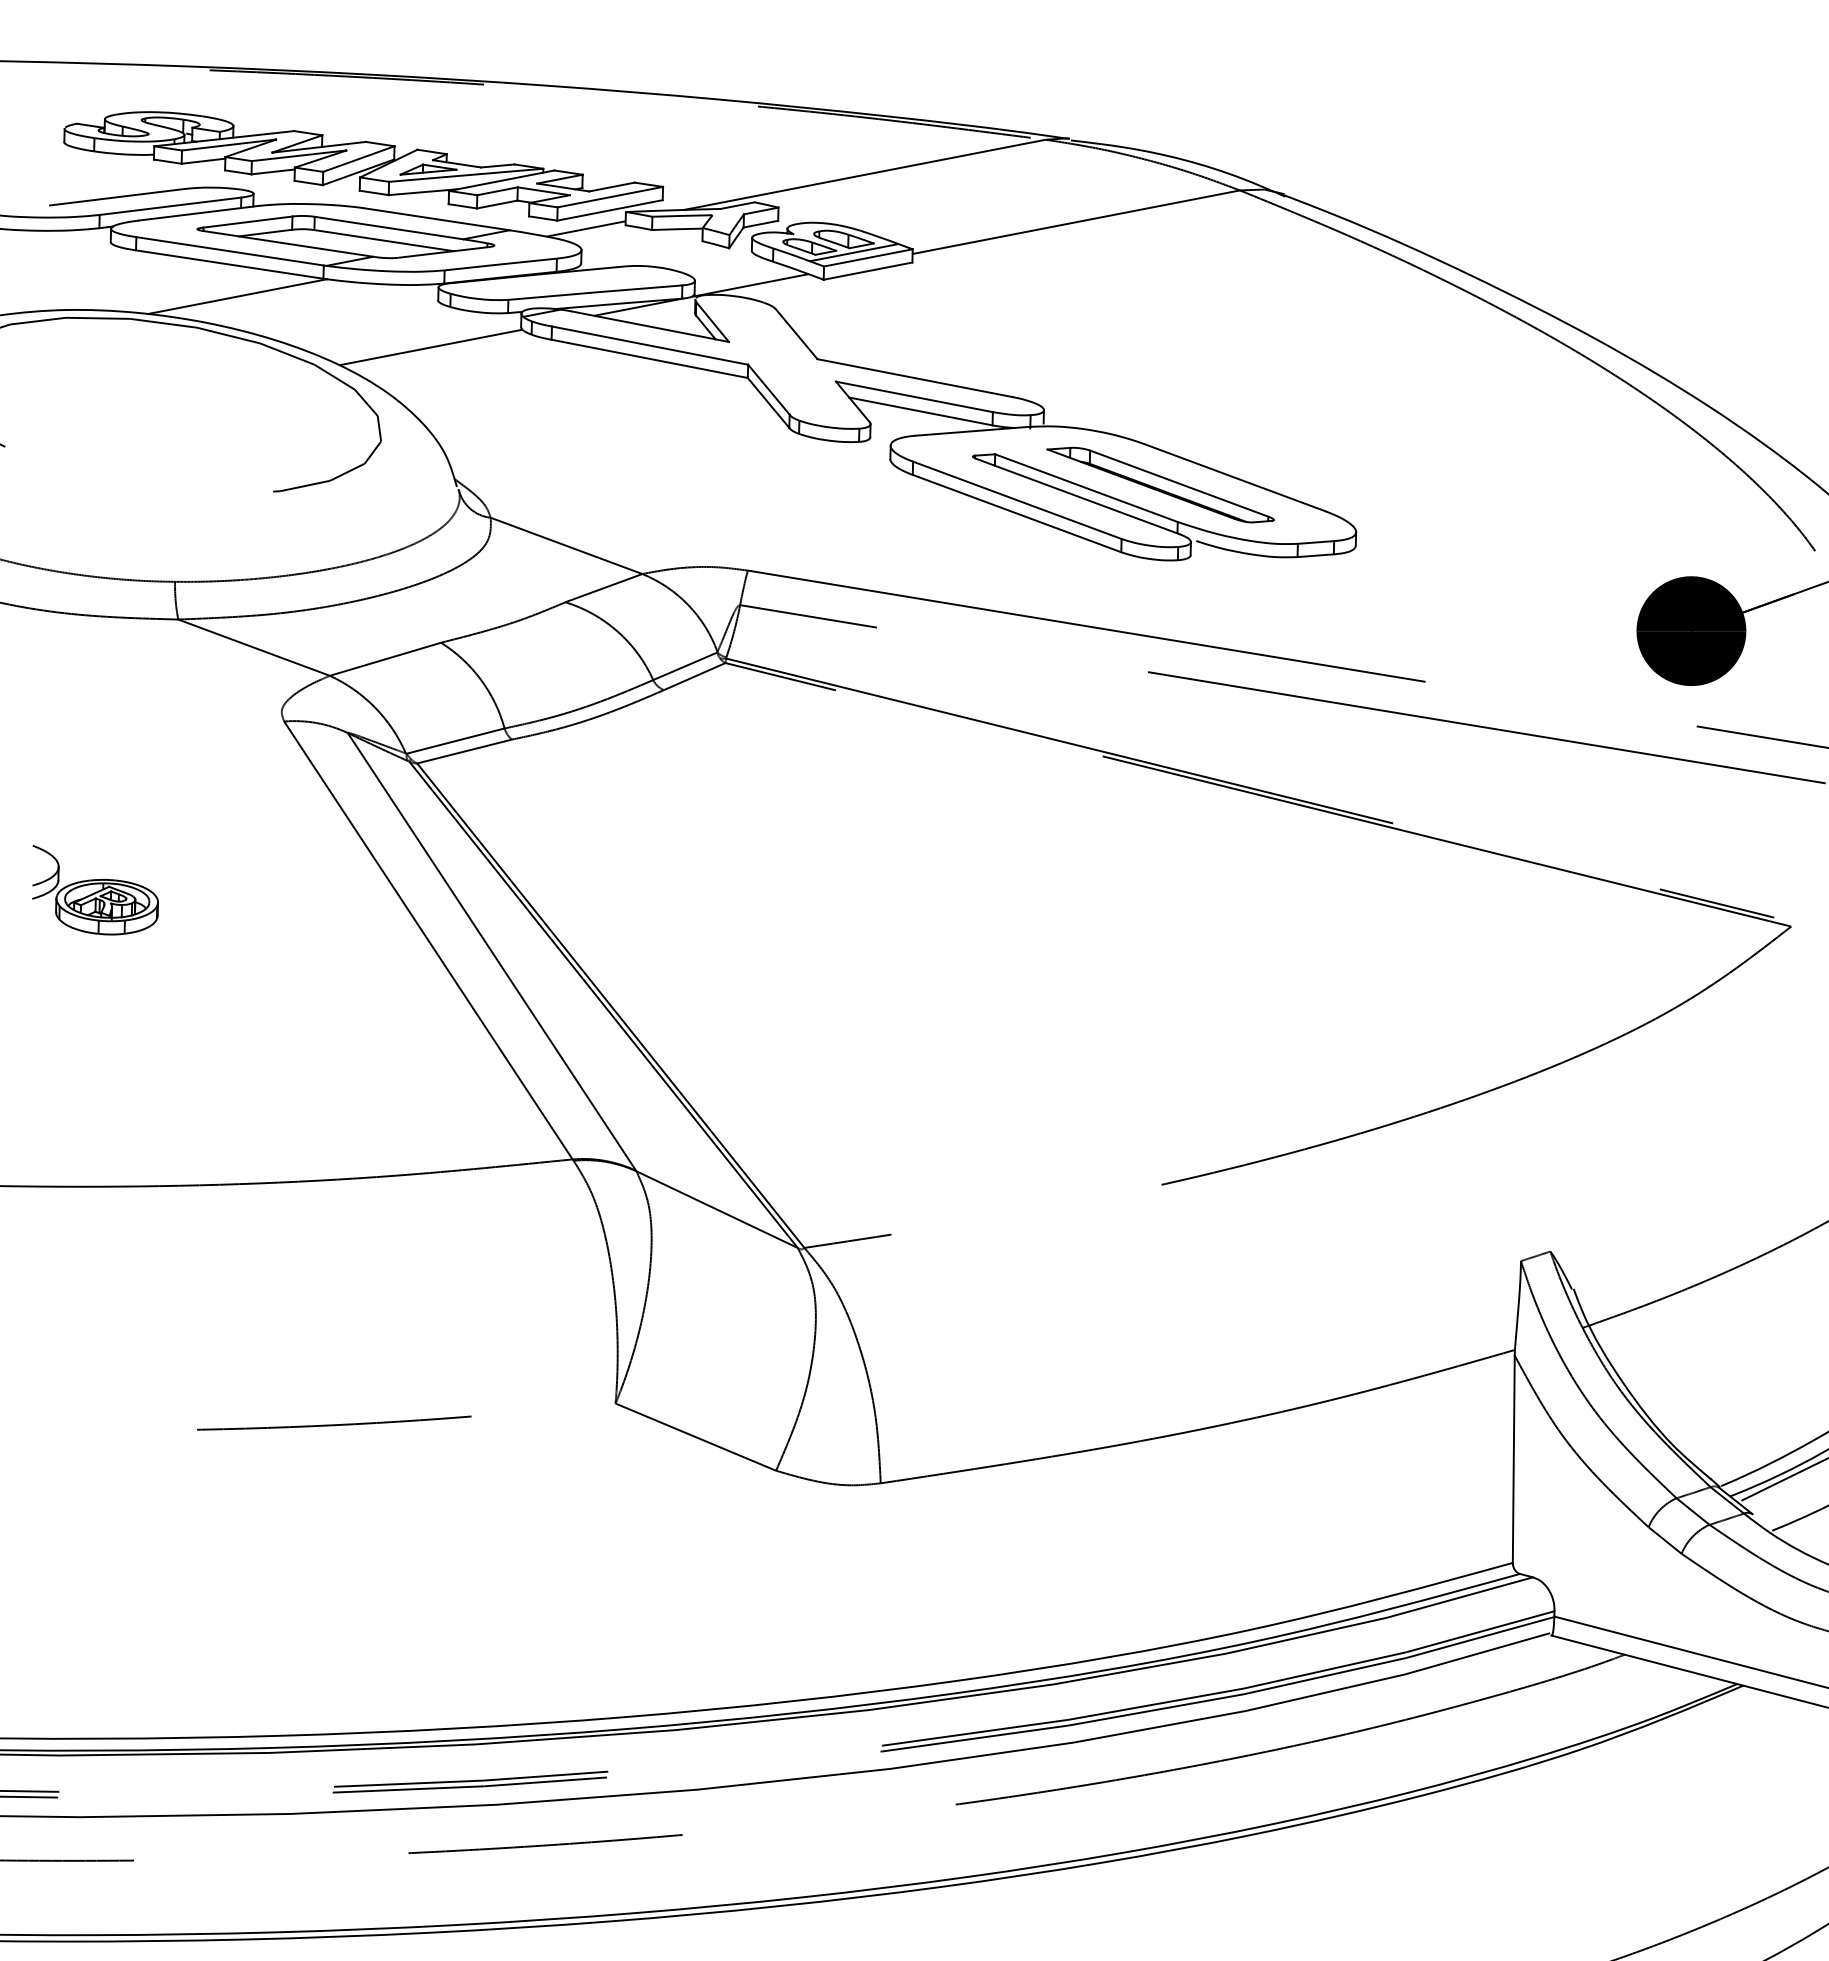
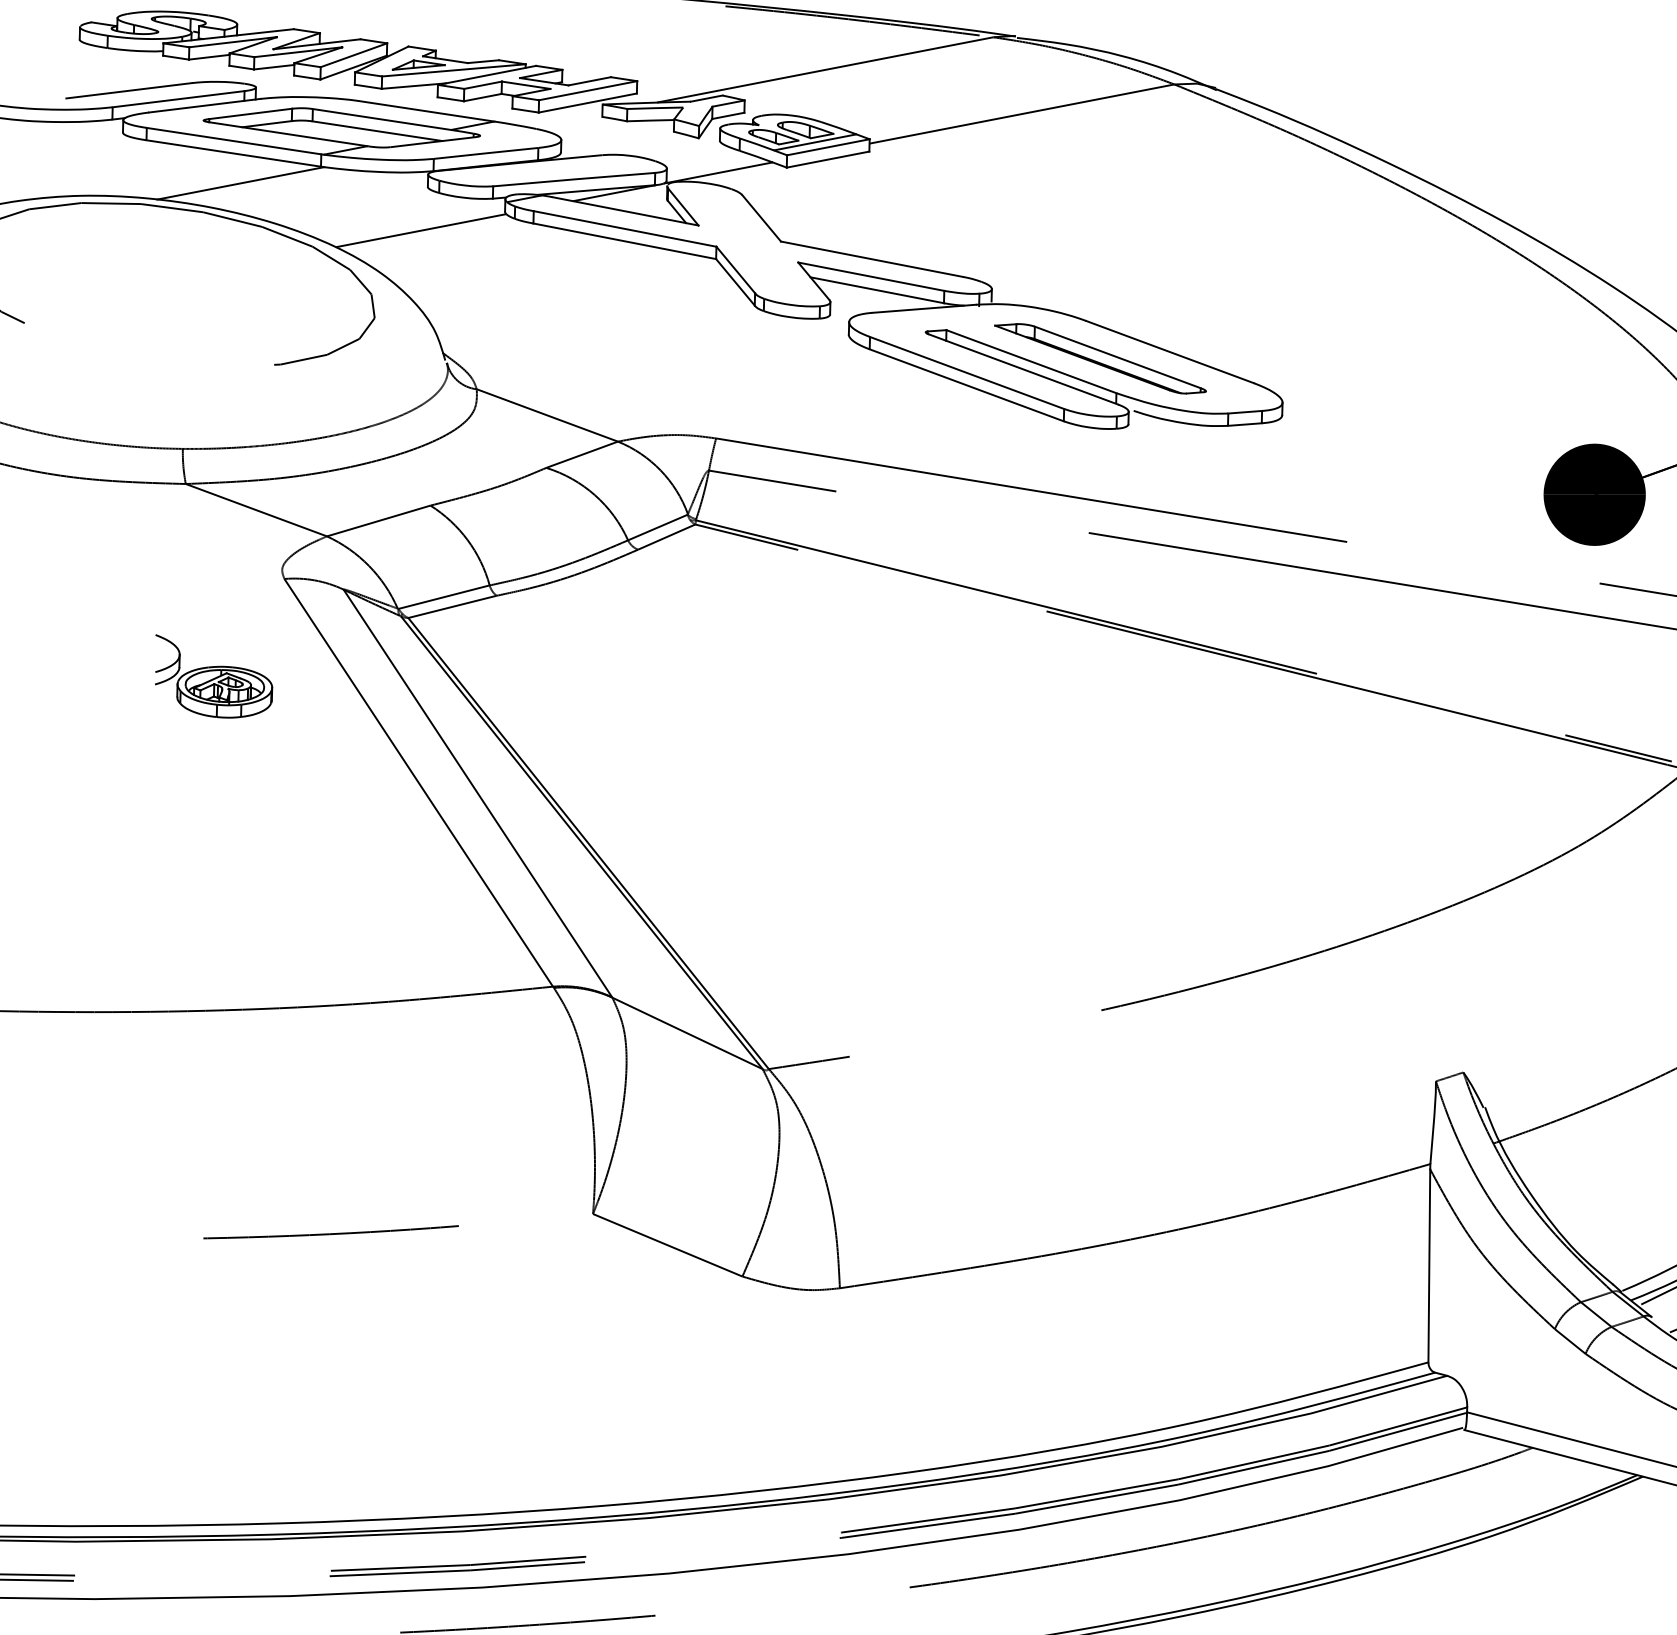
line: (585, 228) -> (564, 119), removed
part: (95, 890) -> (213, 676), moved

